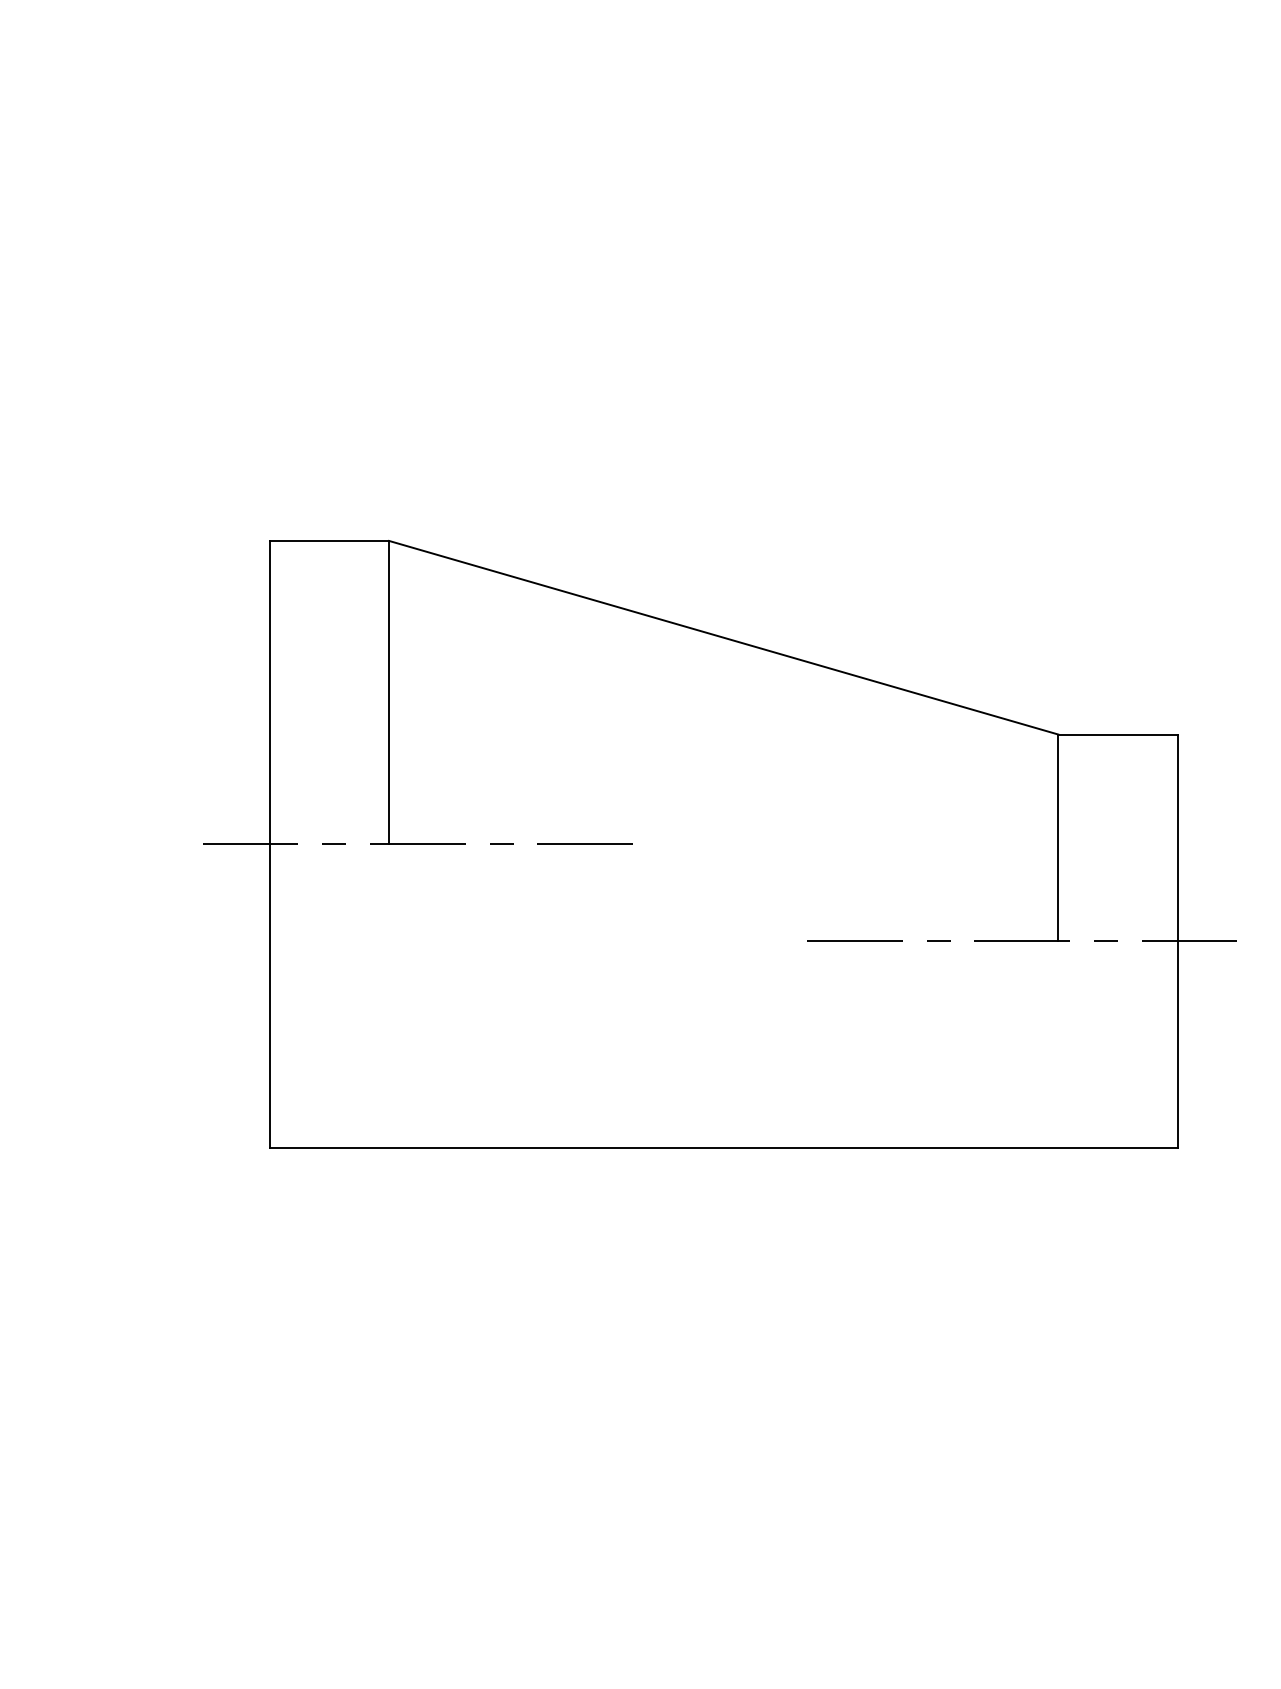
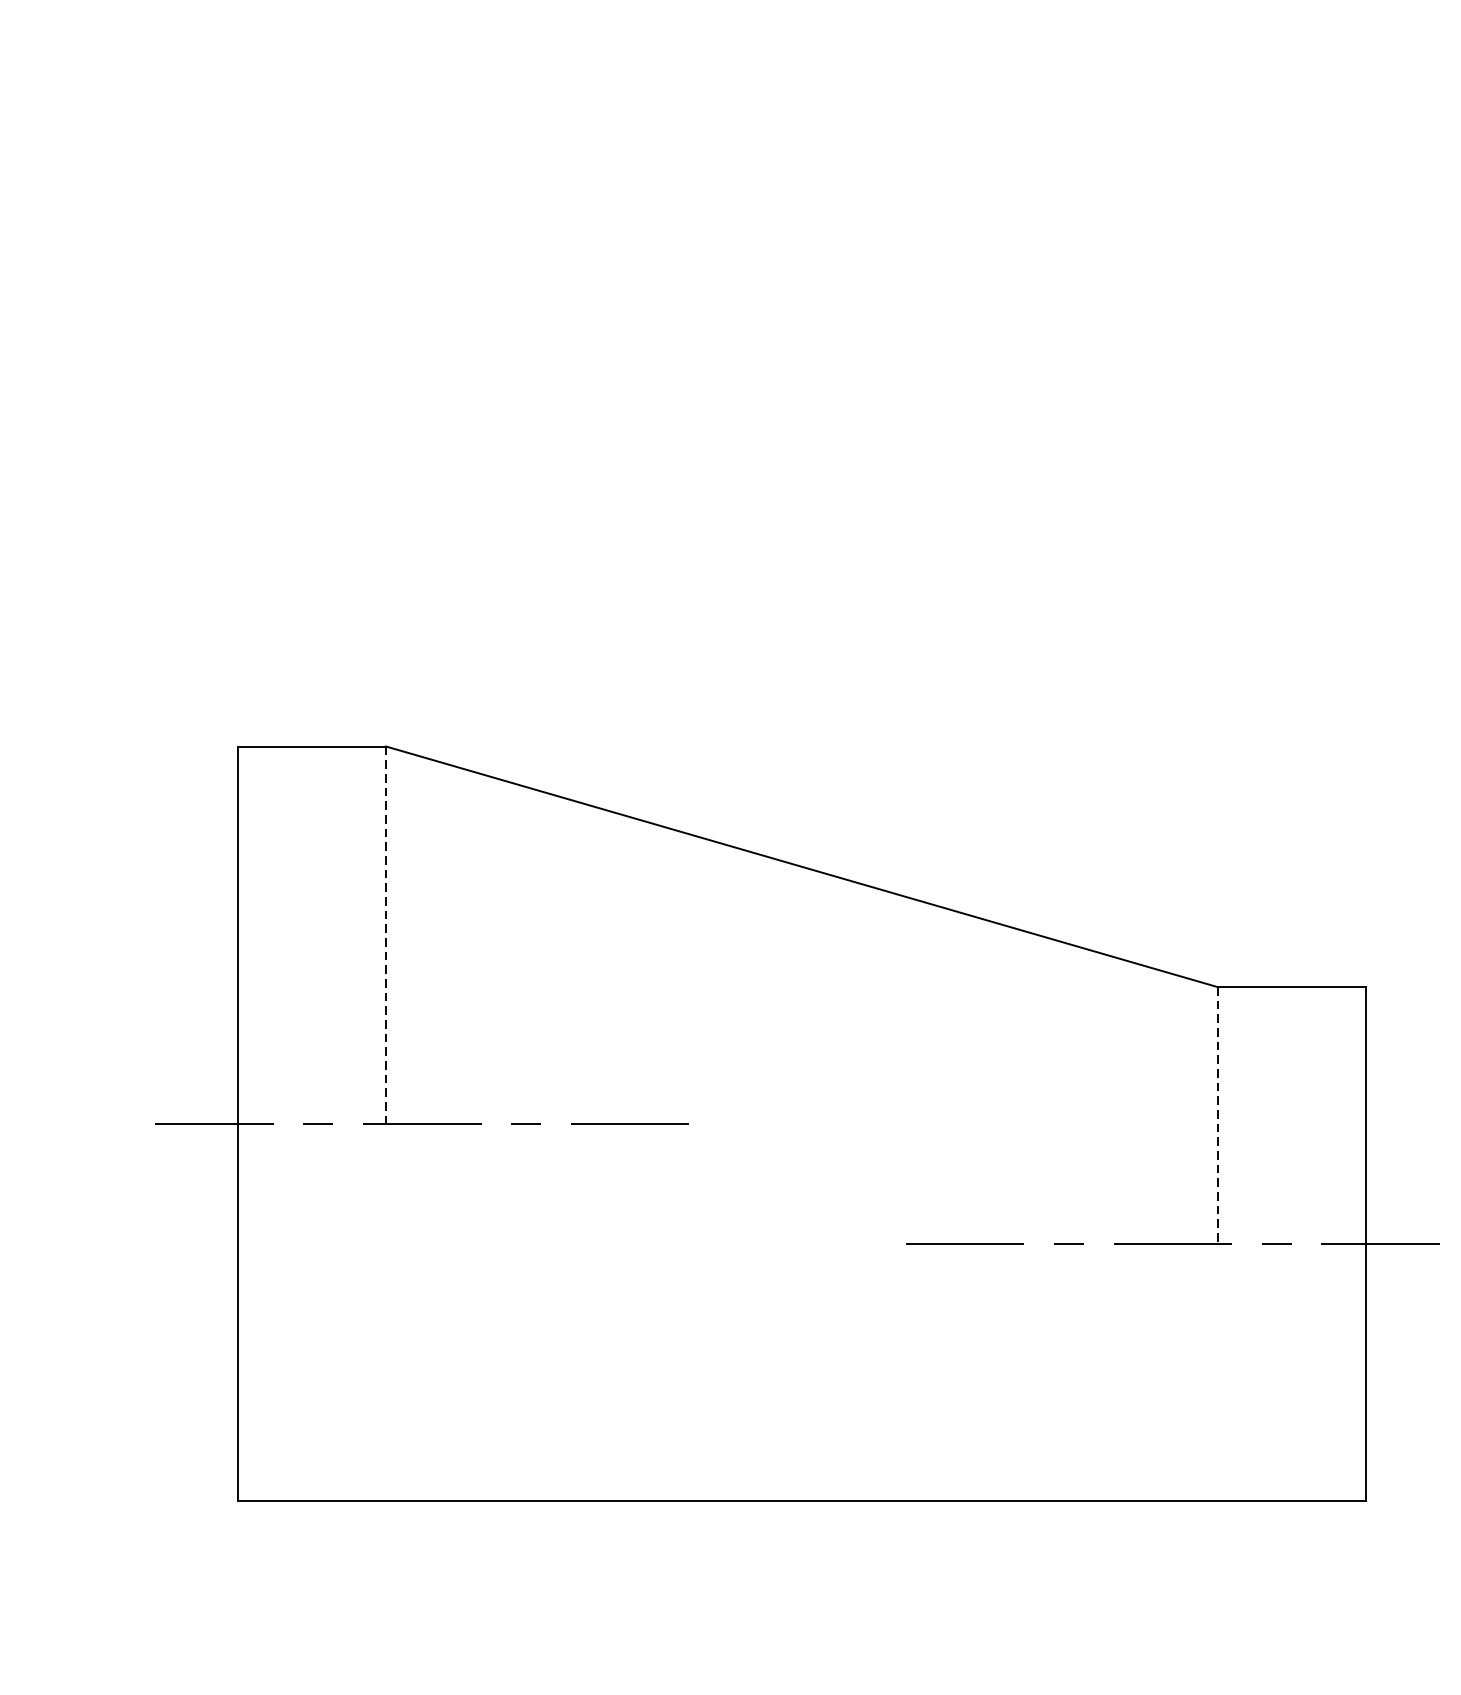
line: (389, 692) -> (386, 934), solid -> dashed
line: (1058, 838) -> (1217, 1116), solid -> dashed

